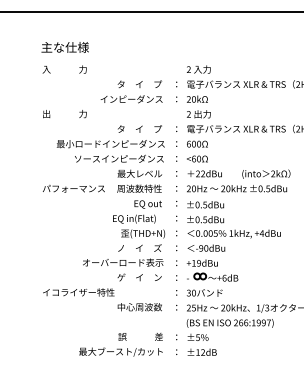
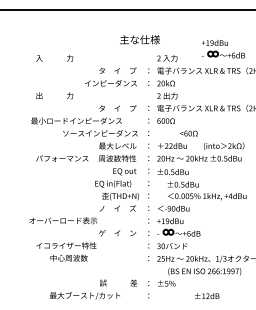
text: (64, 47) -> (139, 39), moved
part: (265, 58) -> (223, 49), added
text: (110, 144) -> (76, 121), moved
text: (197, 158) -> (188, 133), moved
text: (233, 227) -> (206, 191), moved
text: (123, 262) -> (63, 220), moved
text: (139, 307) -> (68, 258), moved
text: (229, 323) -> (204, 271), moved
text: (120, 351) -> (84, 295), moved
text: (201, 351) -> (206, 295), moved

